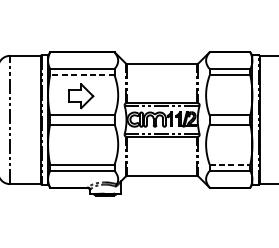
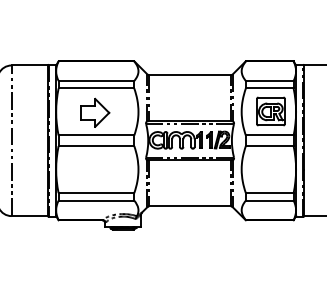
line: (82, 75) -> (96, 88), dashed -> solid
part: (230, 95) -> (270, 111), added
line: (229, 164) -> (269, 193), dashed -> solid

